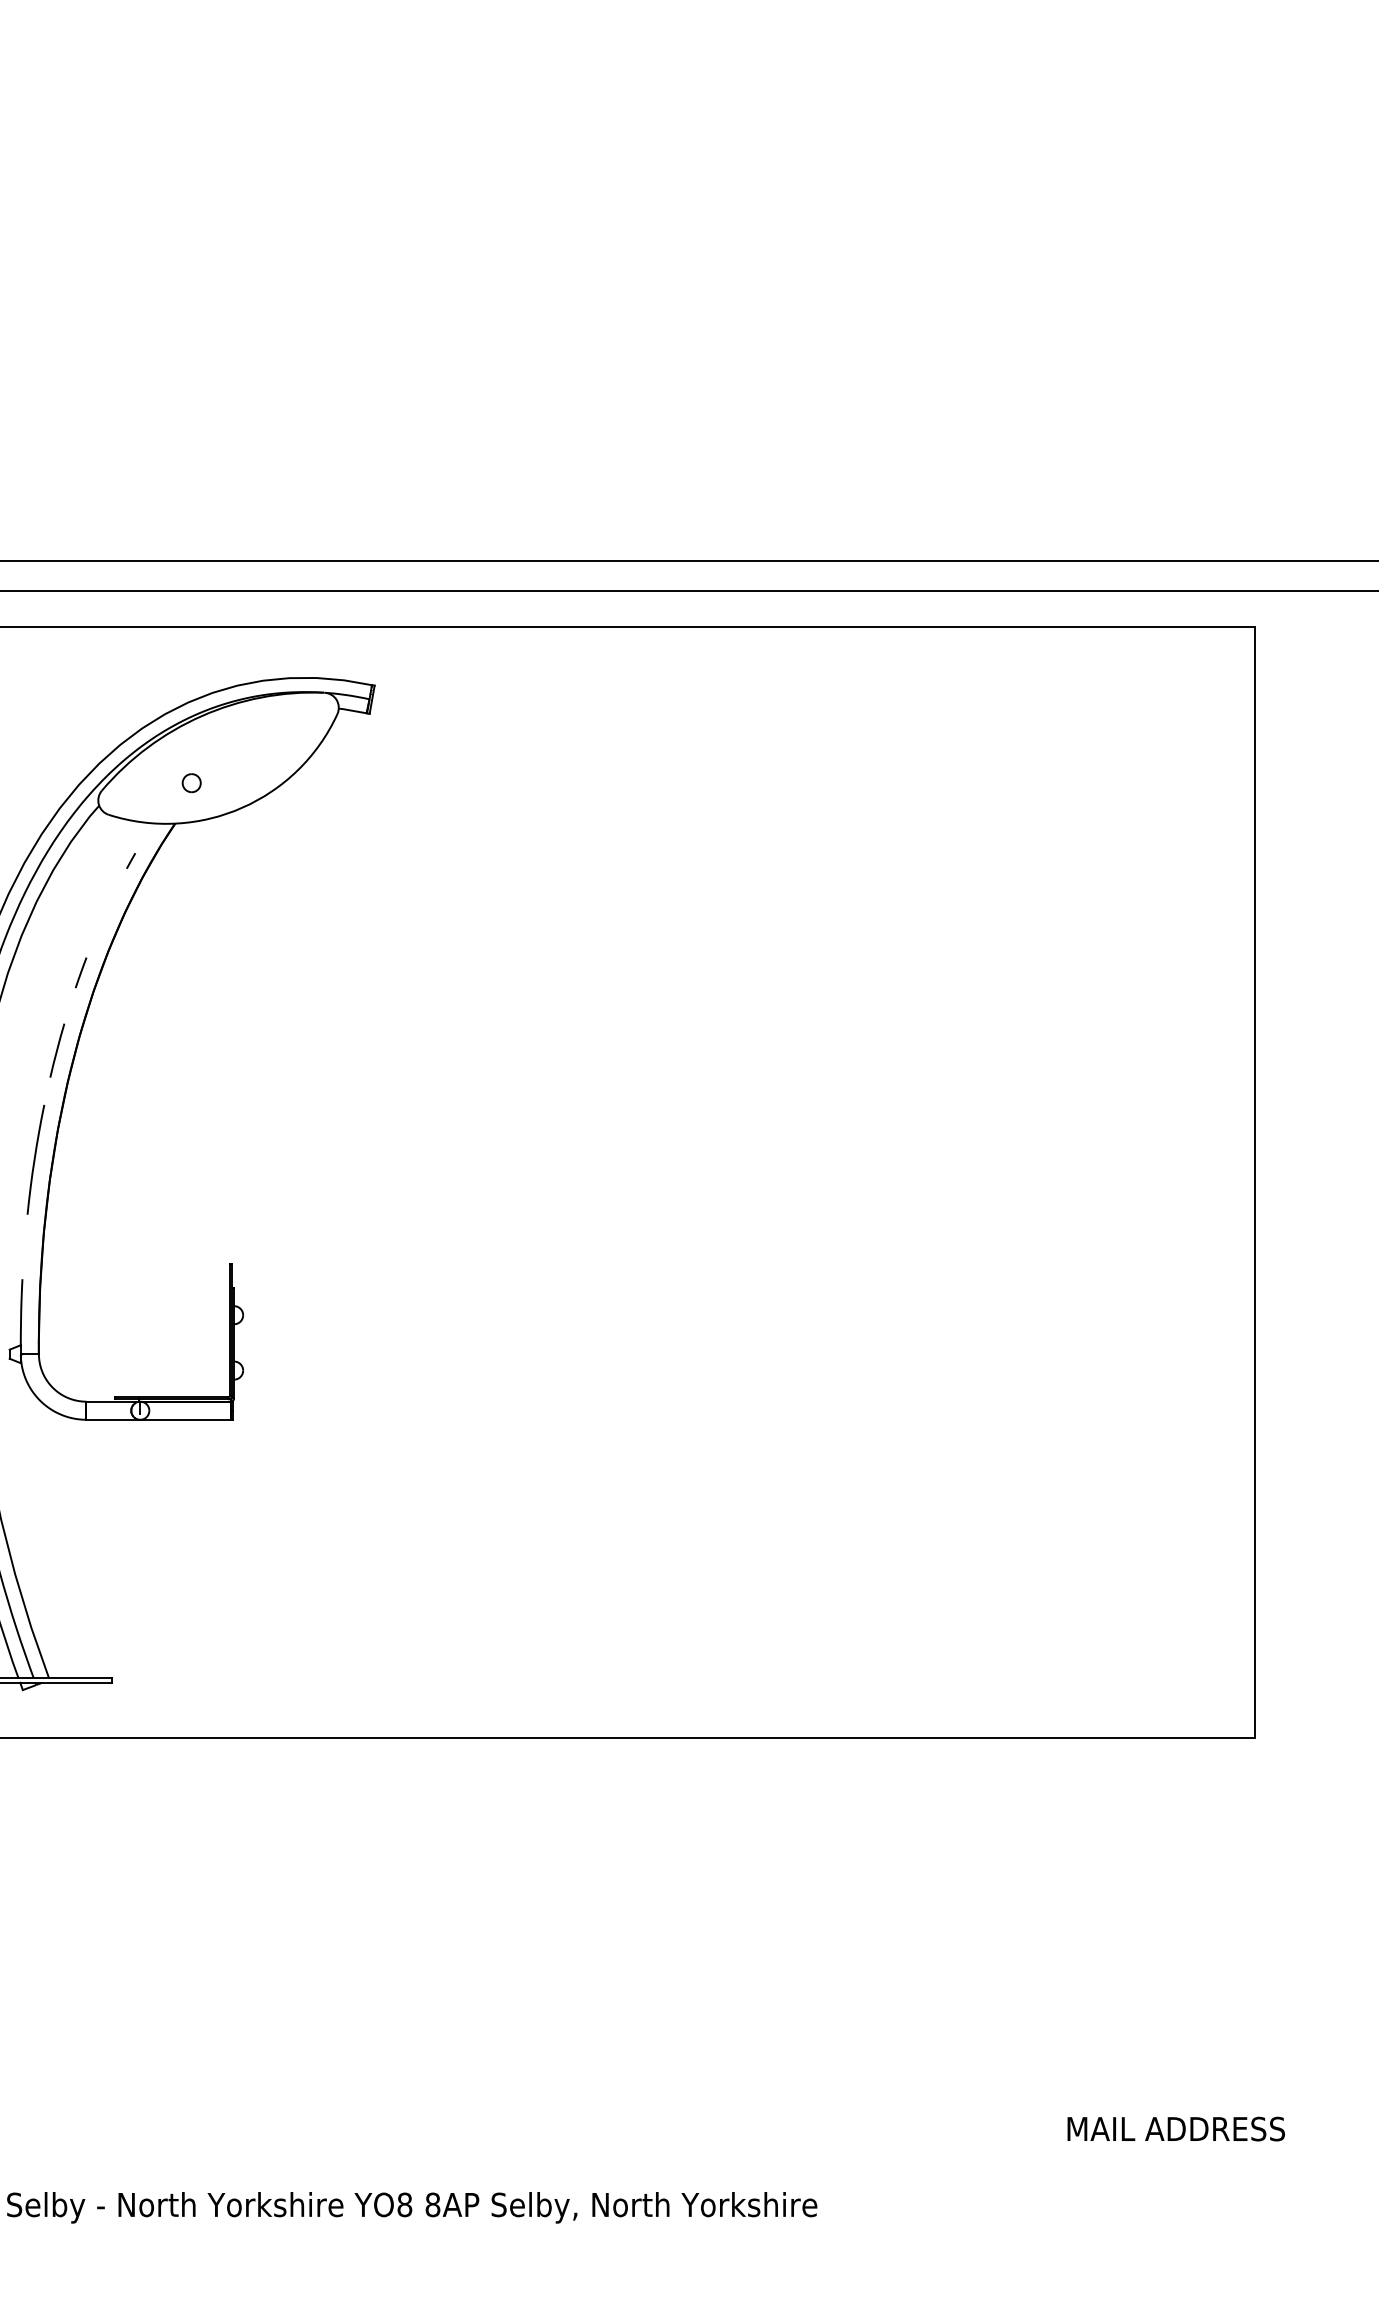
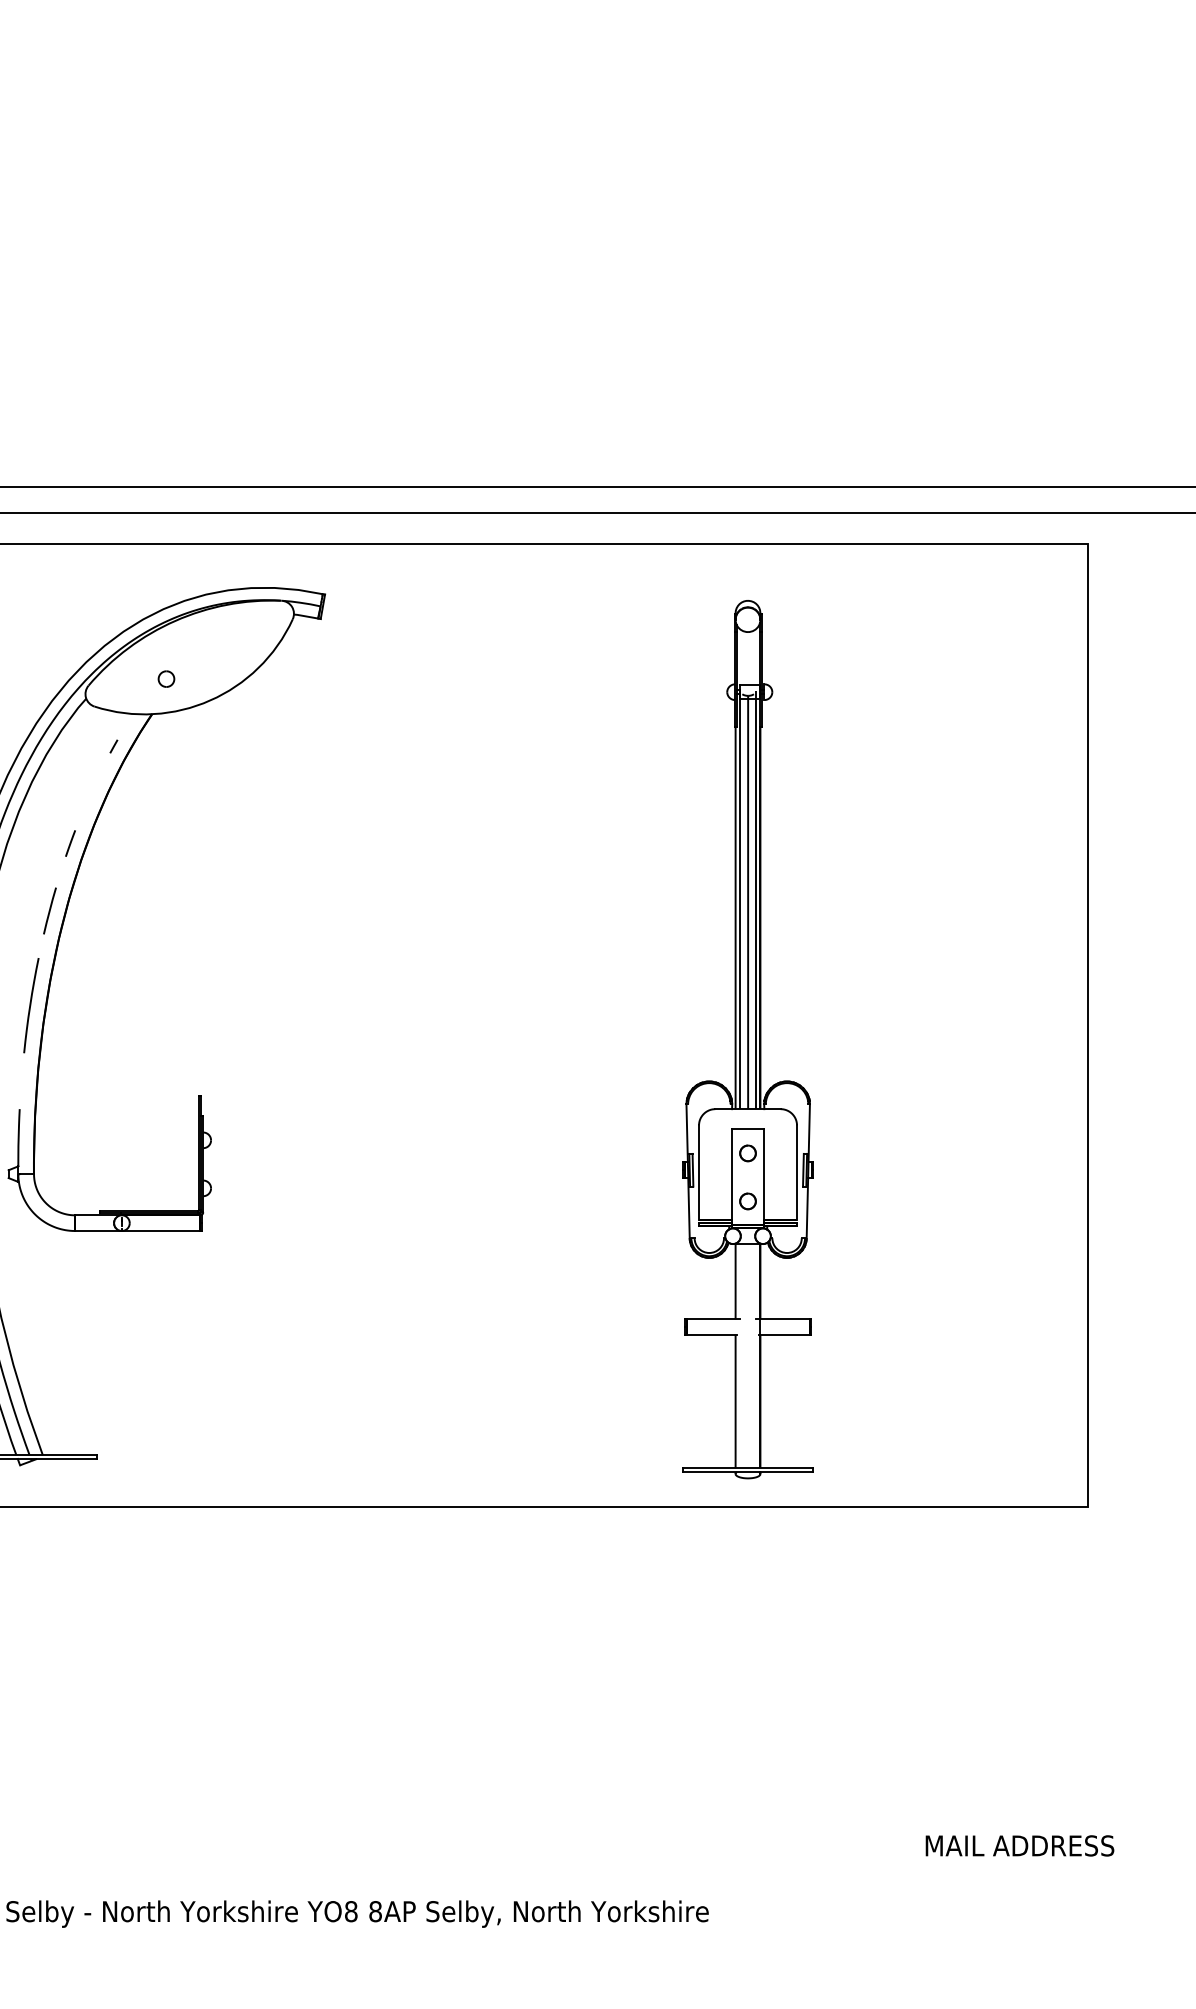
part: (862, 1199) -> (747, 1040), added

